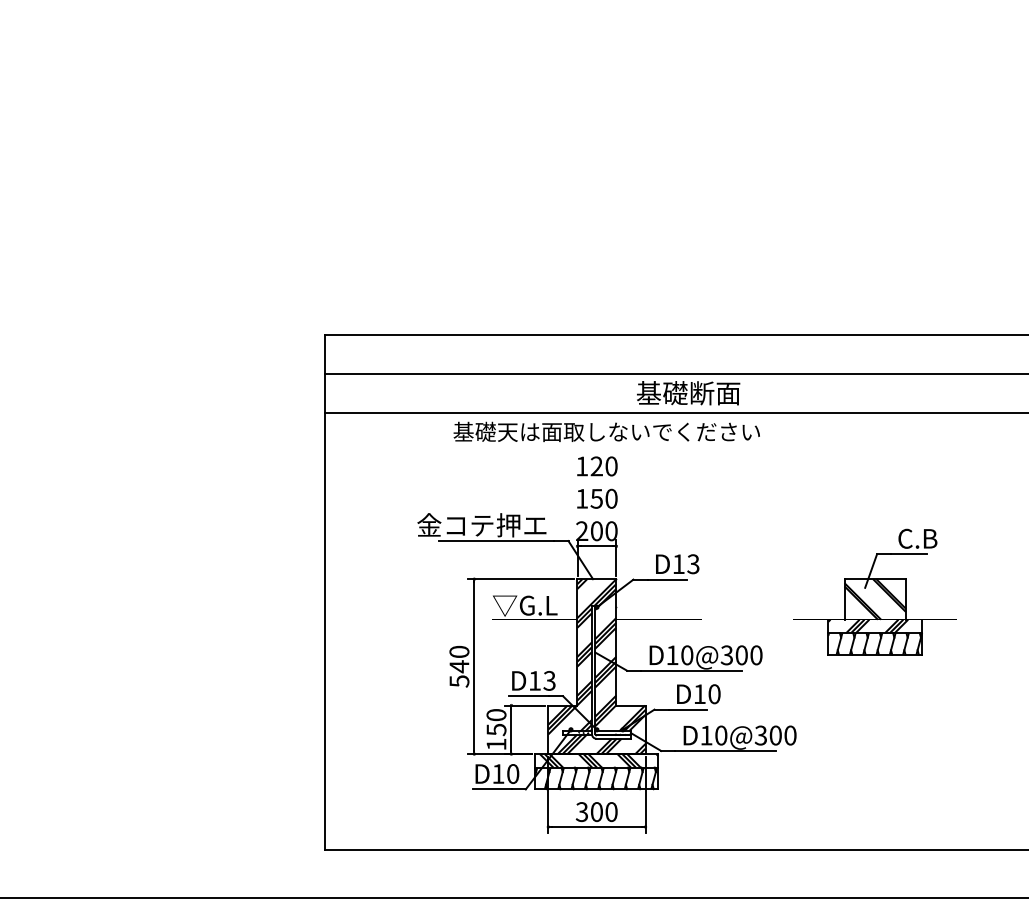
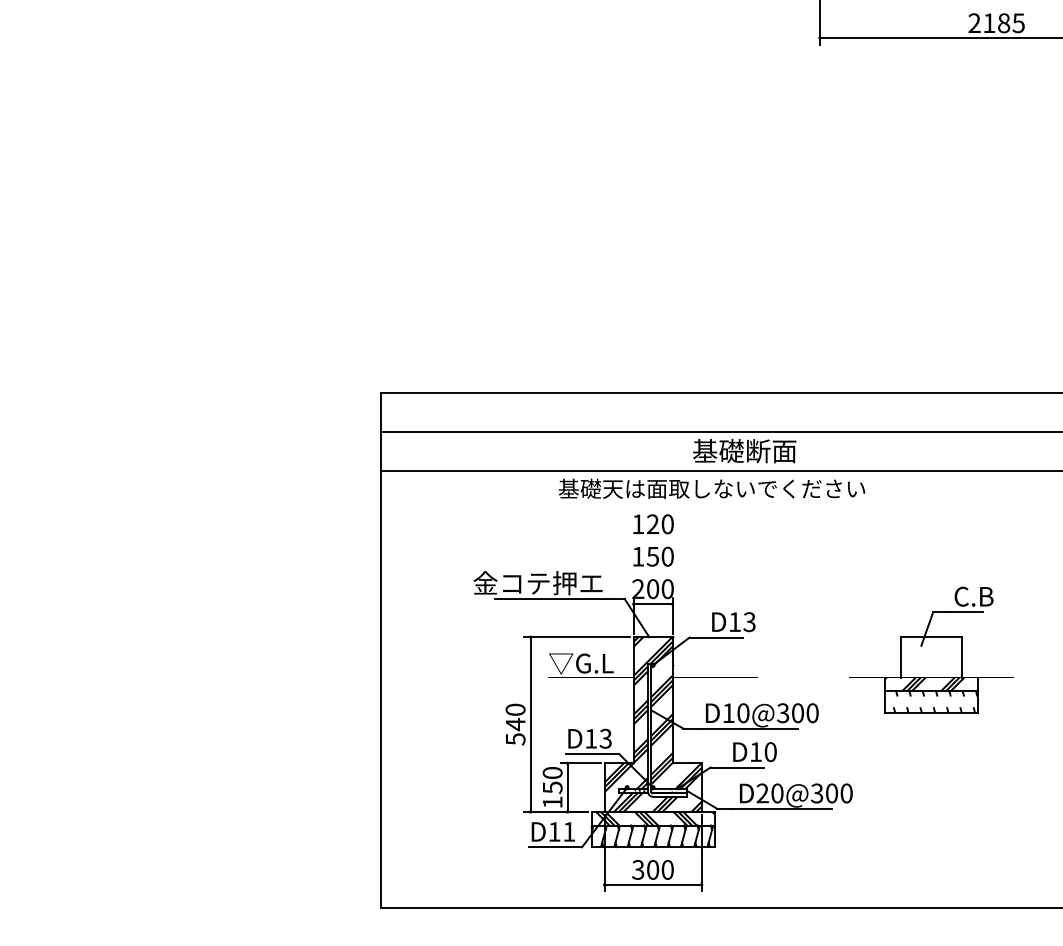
text: (606, 431) -> (711, 488), moved
hatch: (875, 599) -> (931, 657), removed
hatch: (875, 643) -> (931, 701), removed
text: (706, 735) -> (762, 793), D10@300 -> D20@300
text: (513, 773) -> (569, 831), D10 -> D11

